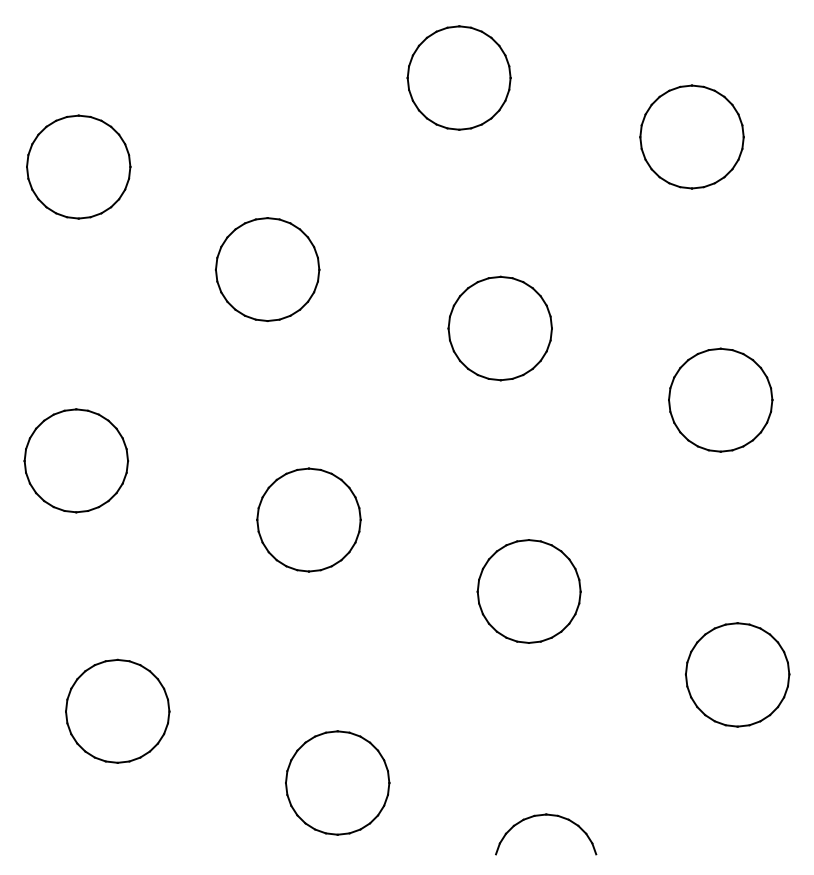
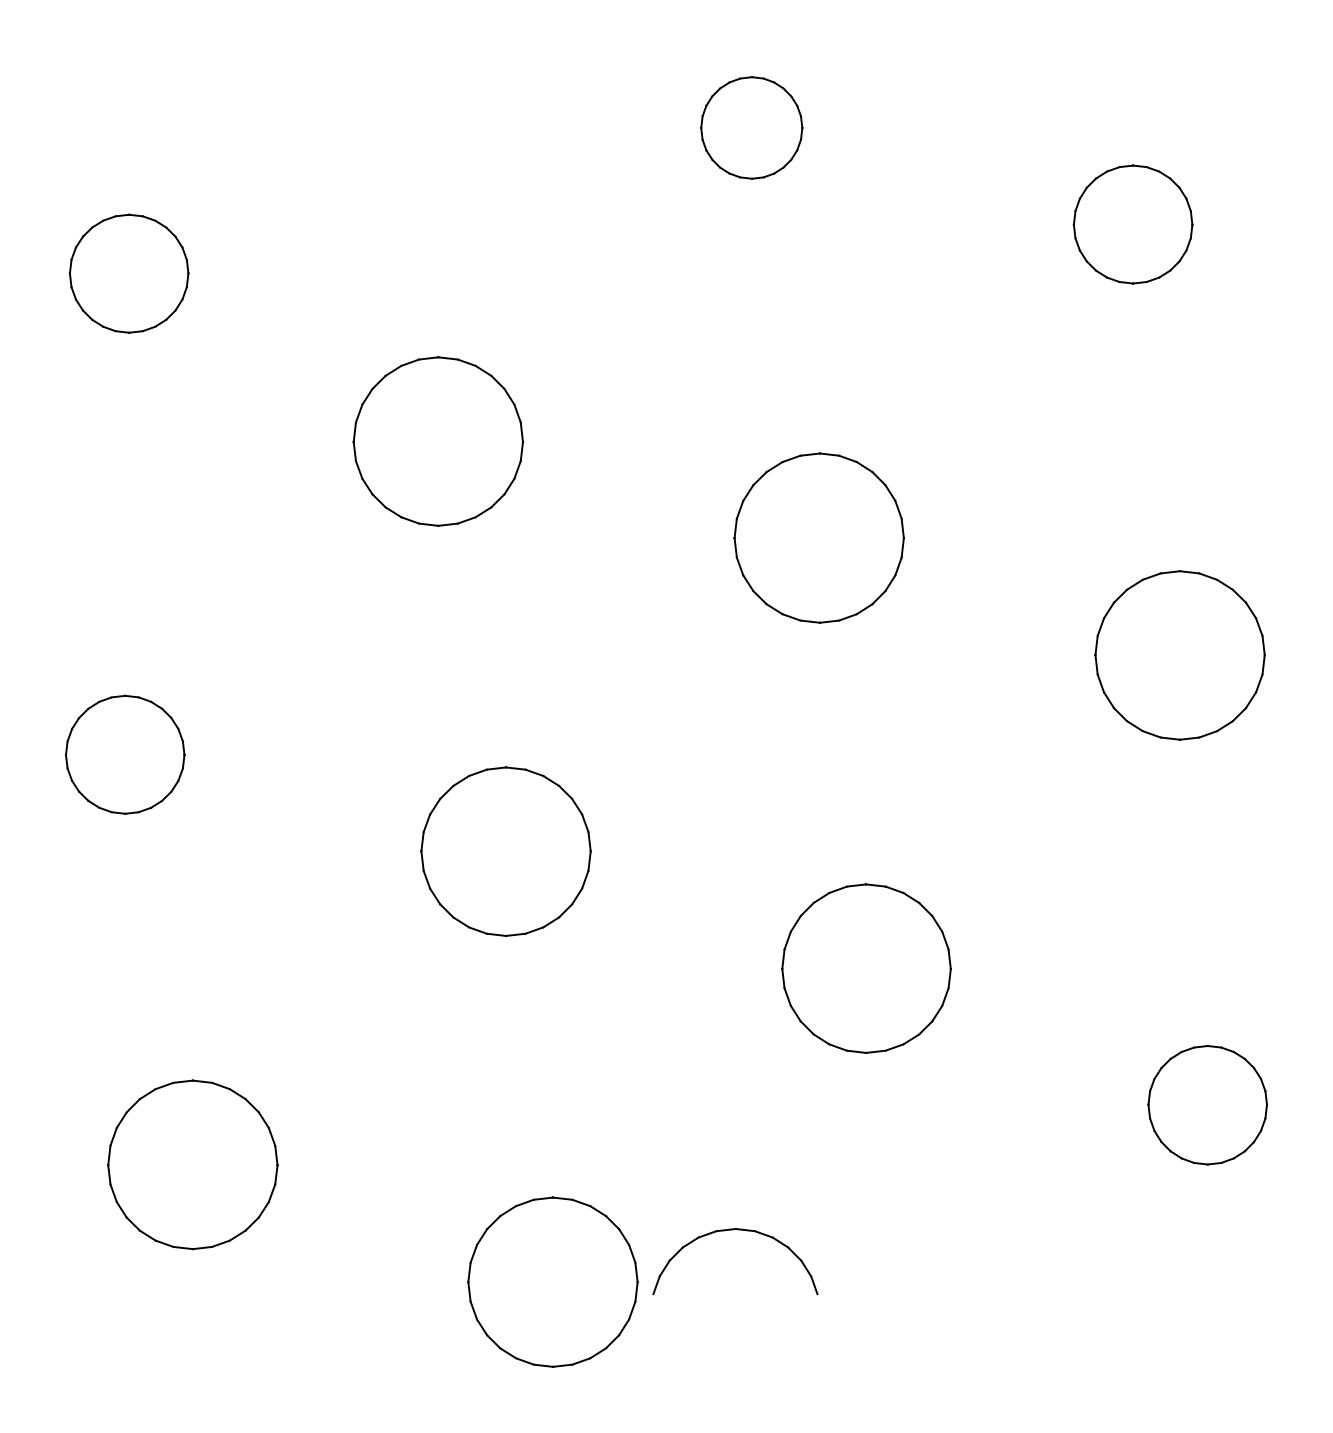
part: (458, 77) -> (750, 127), size x0.6
part: (691, 136) -> (1132, 223), size x0.7
part: (78, 166) -> (128, 272), size x0.7
part: (76, 460) -> (125, 754), size x0.7
part: (737, 674) -> (1207, 1104), size x0.7
part: (540, 816) -> (726, 1232), moved

